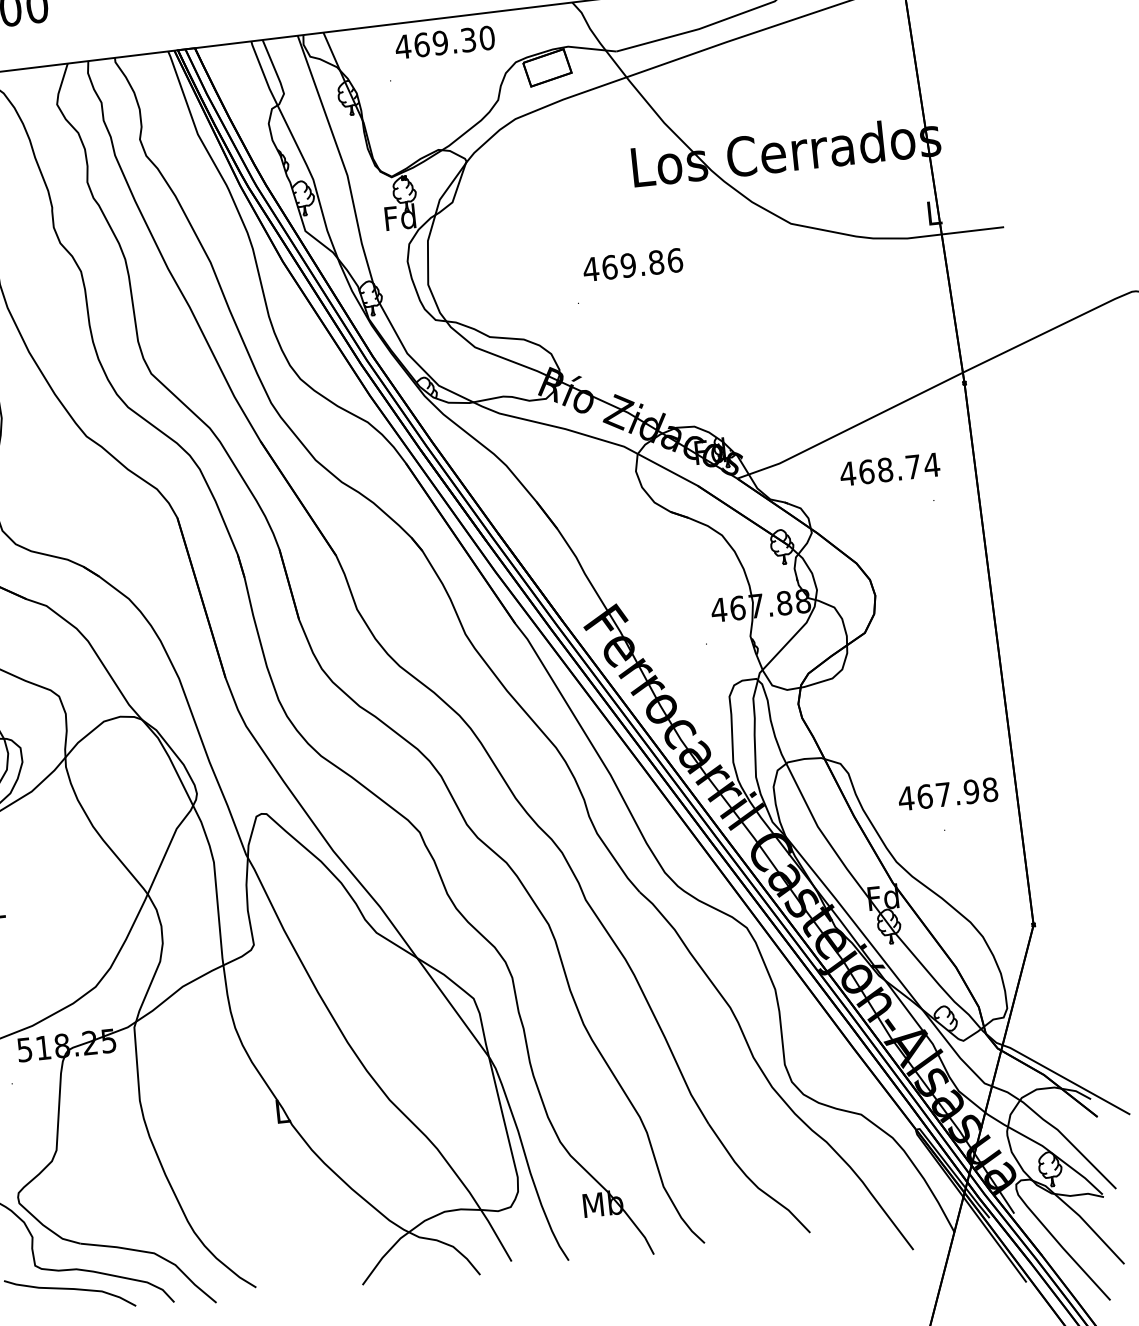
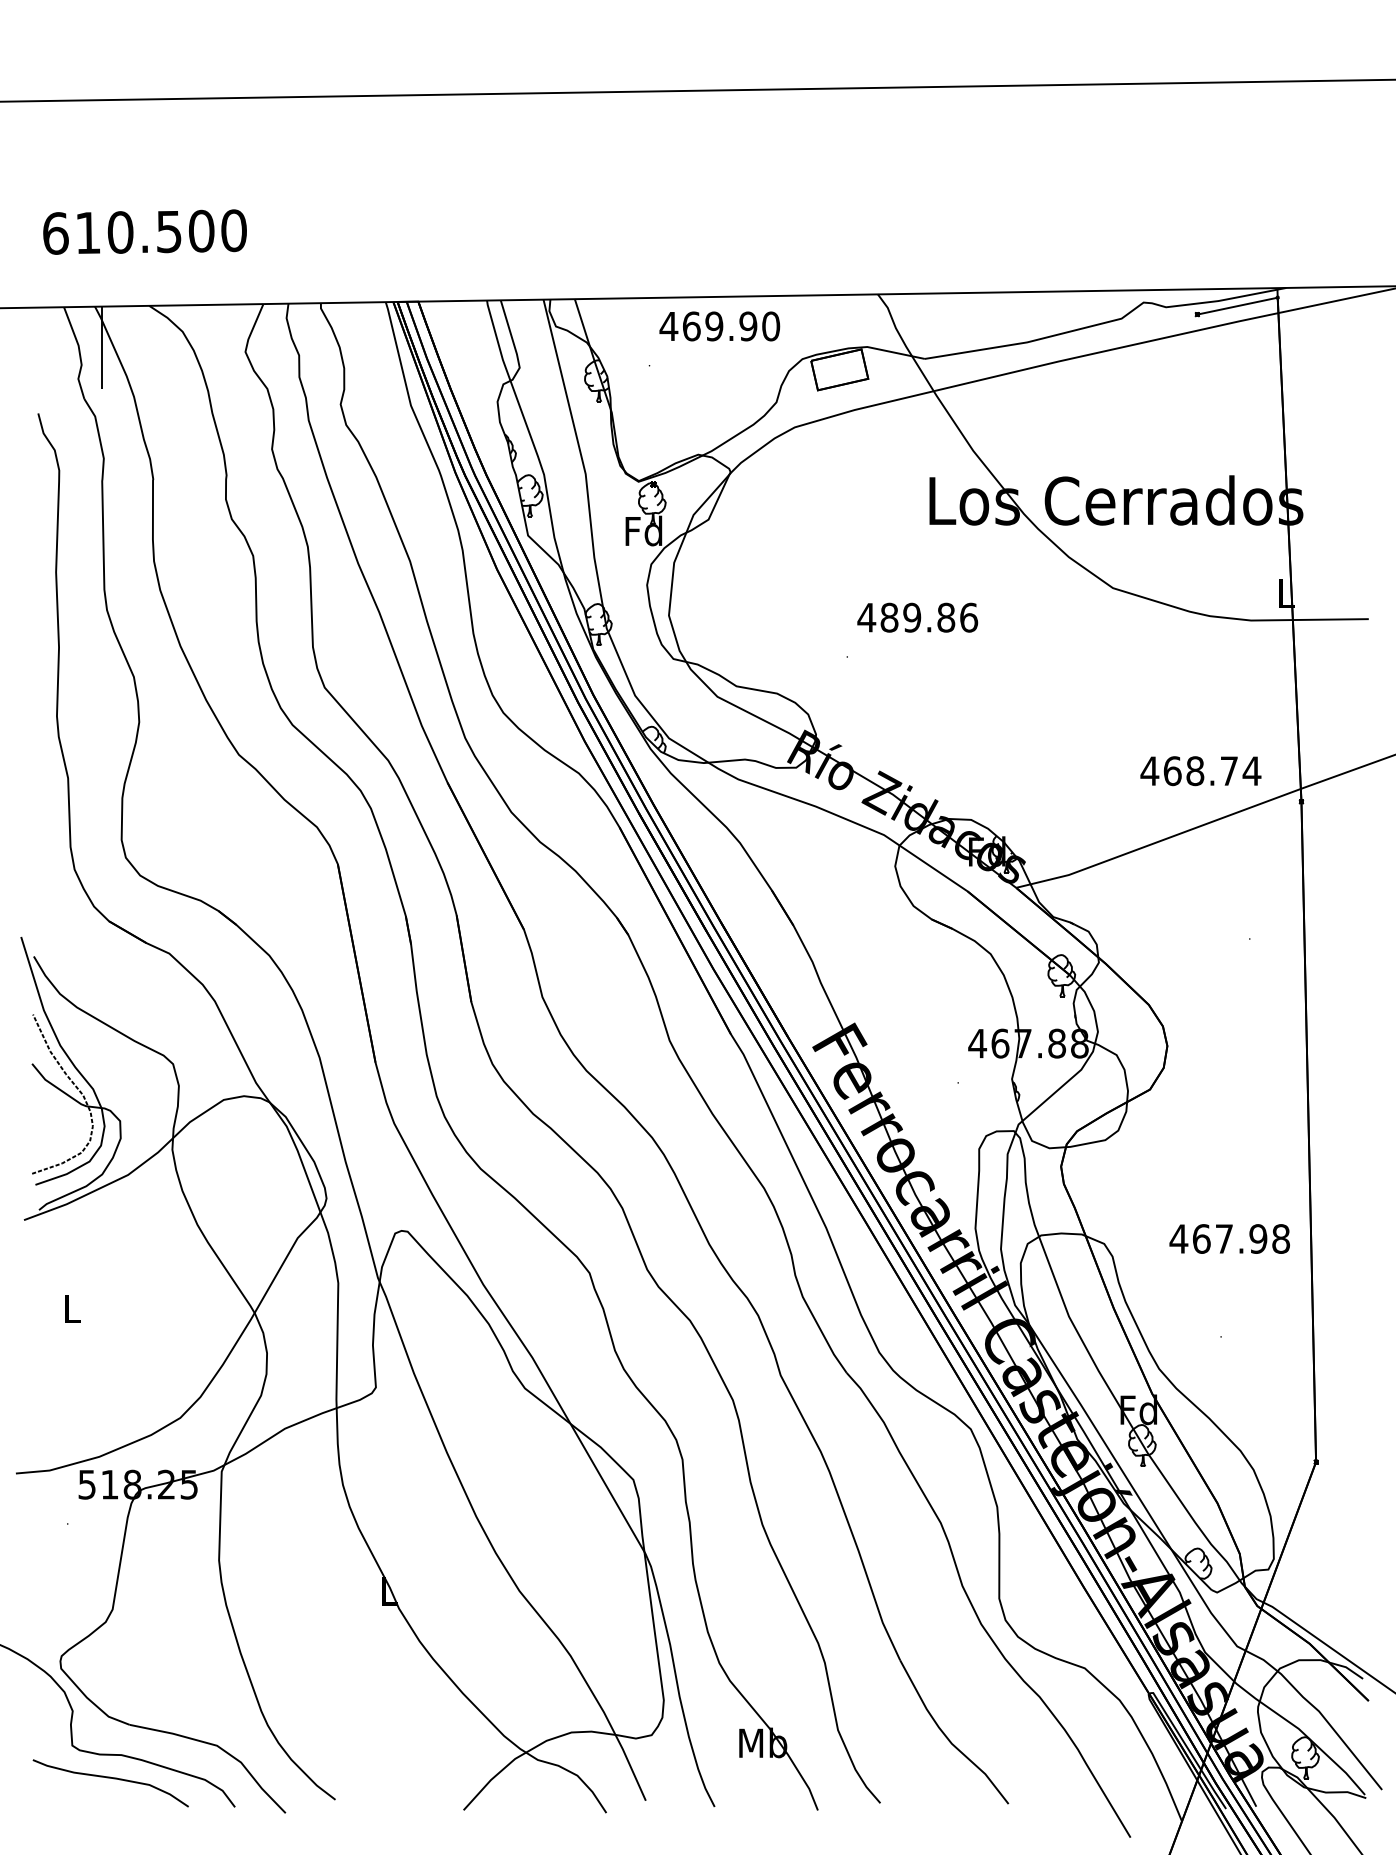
text: (468, 40) -> (748, 326), 469.30 -> 469.90
text: (609, 267) -> (889, 617), 469.86 -> 489.86
text: (889, 469) -> (1200, 771), moved
text: (947, 793) -> (1229, 1238), moved

